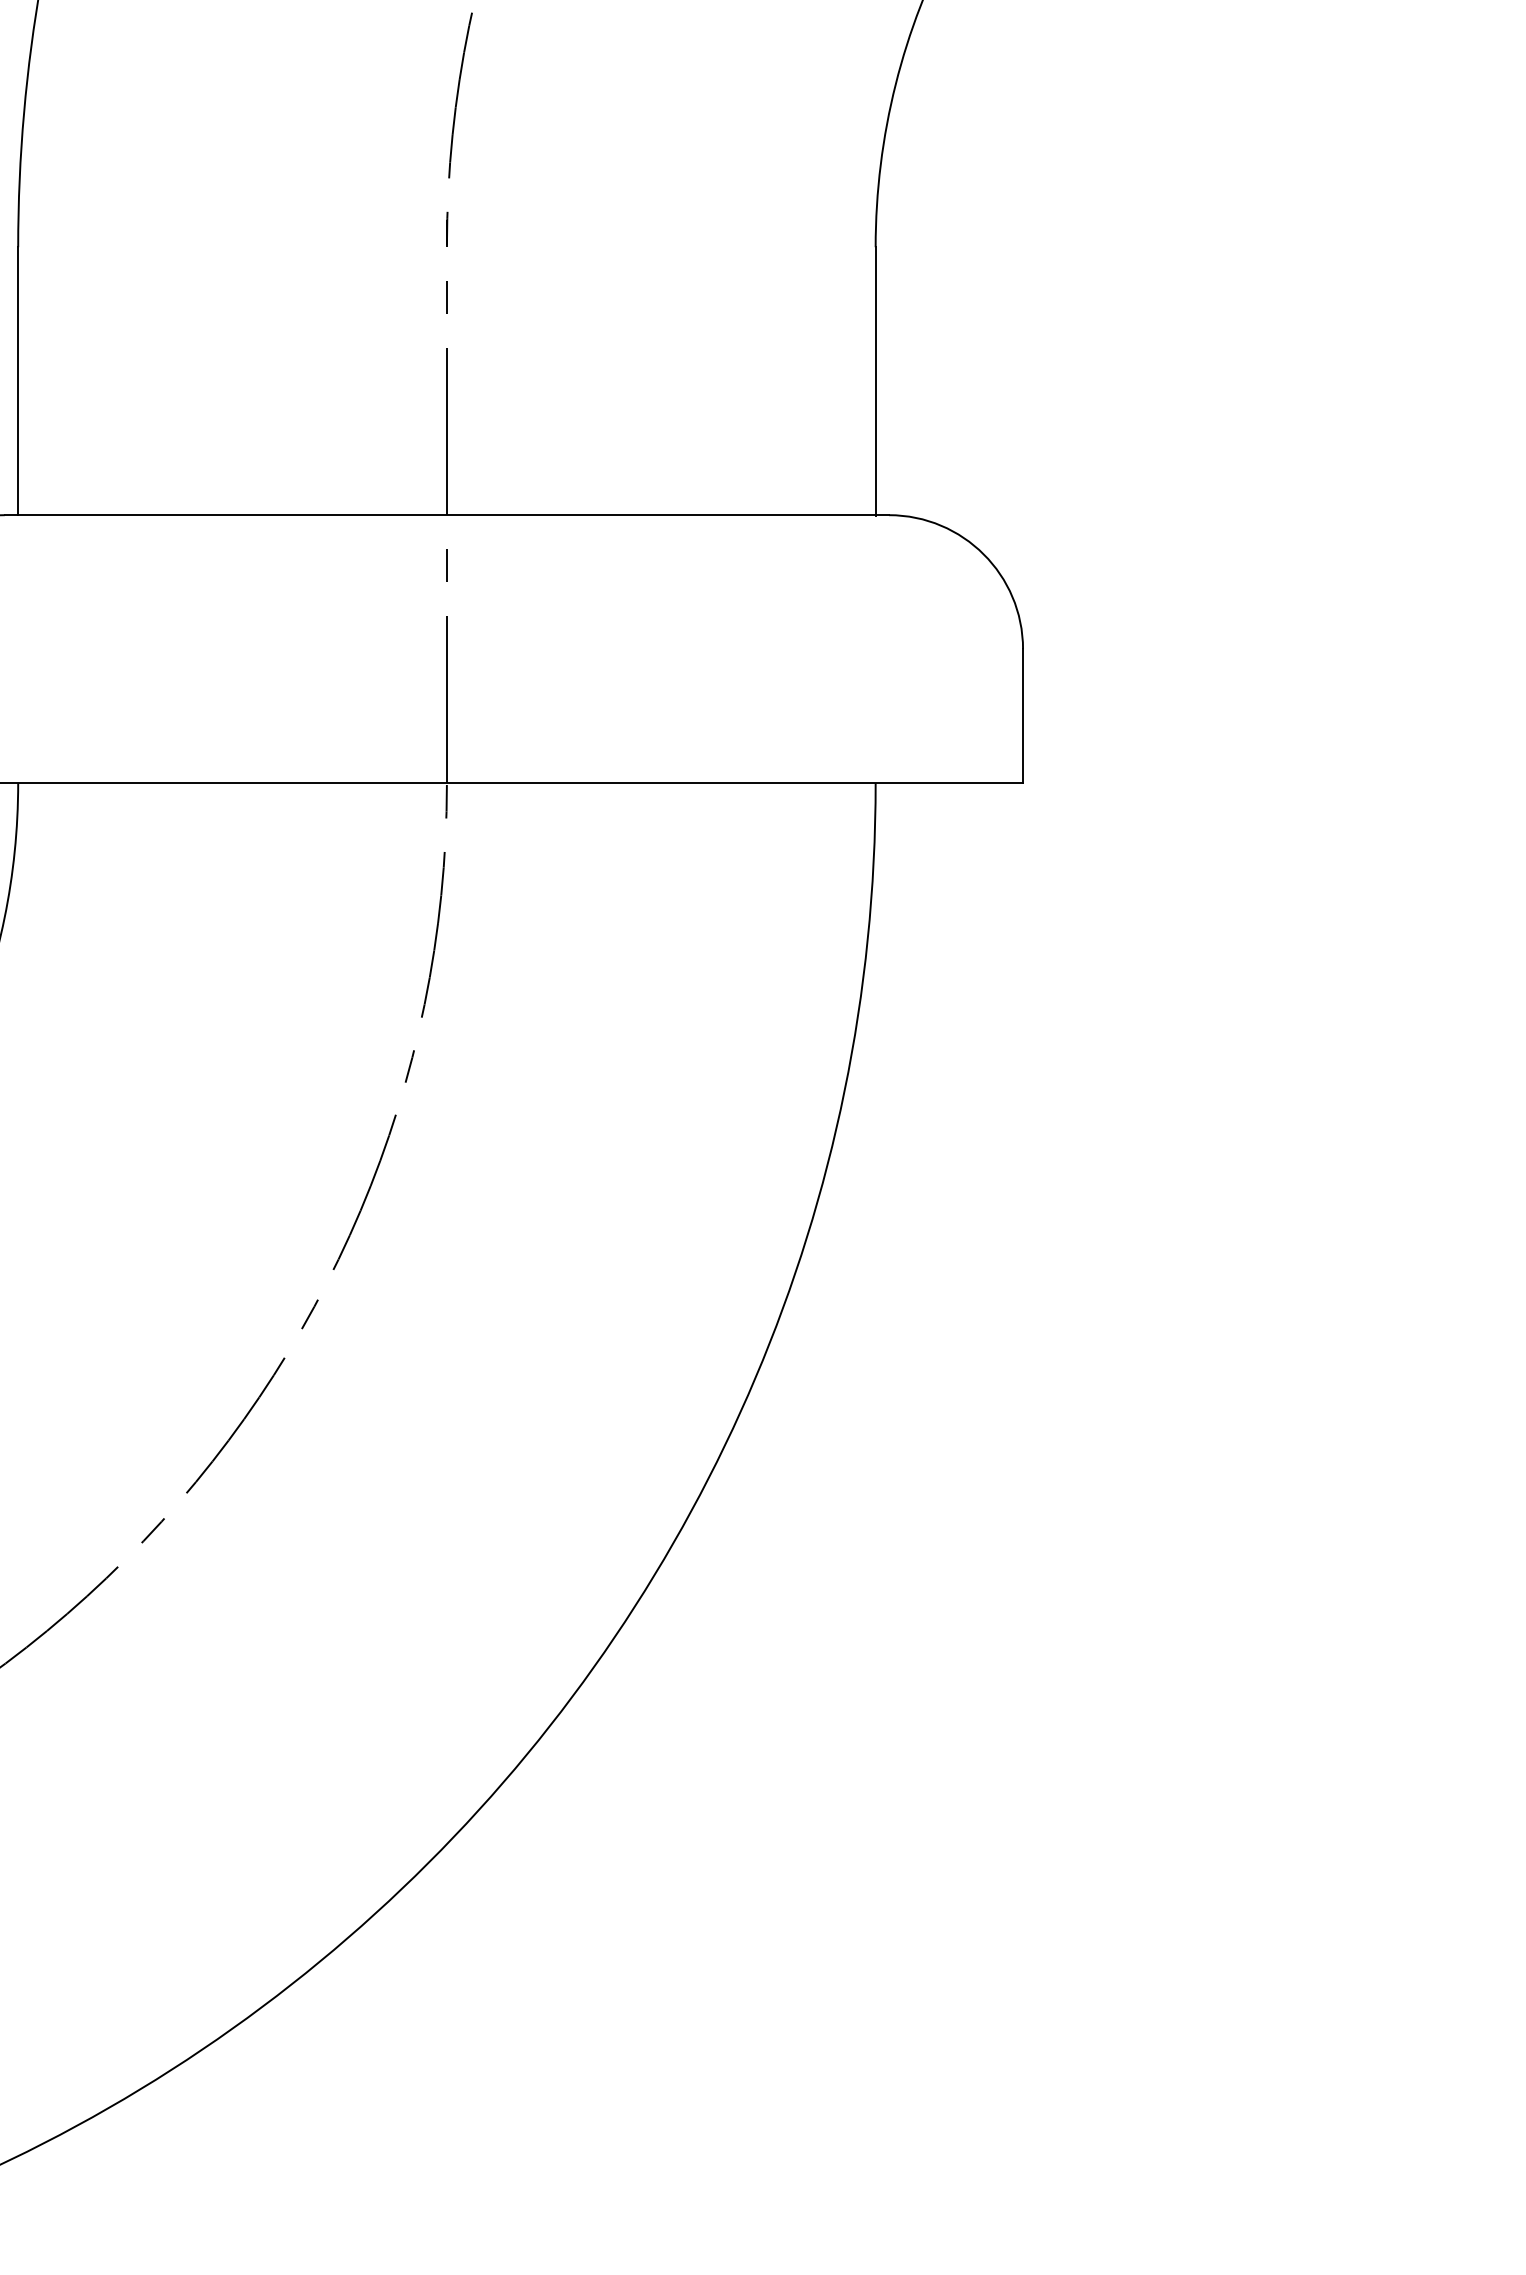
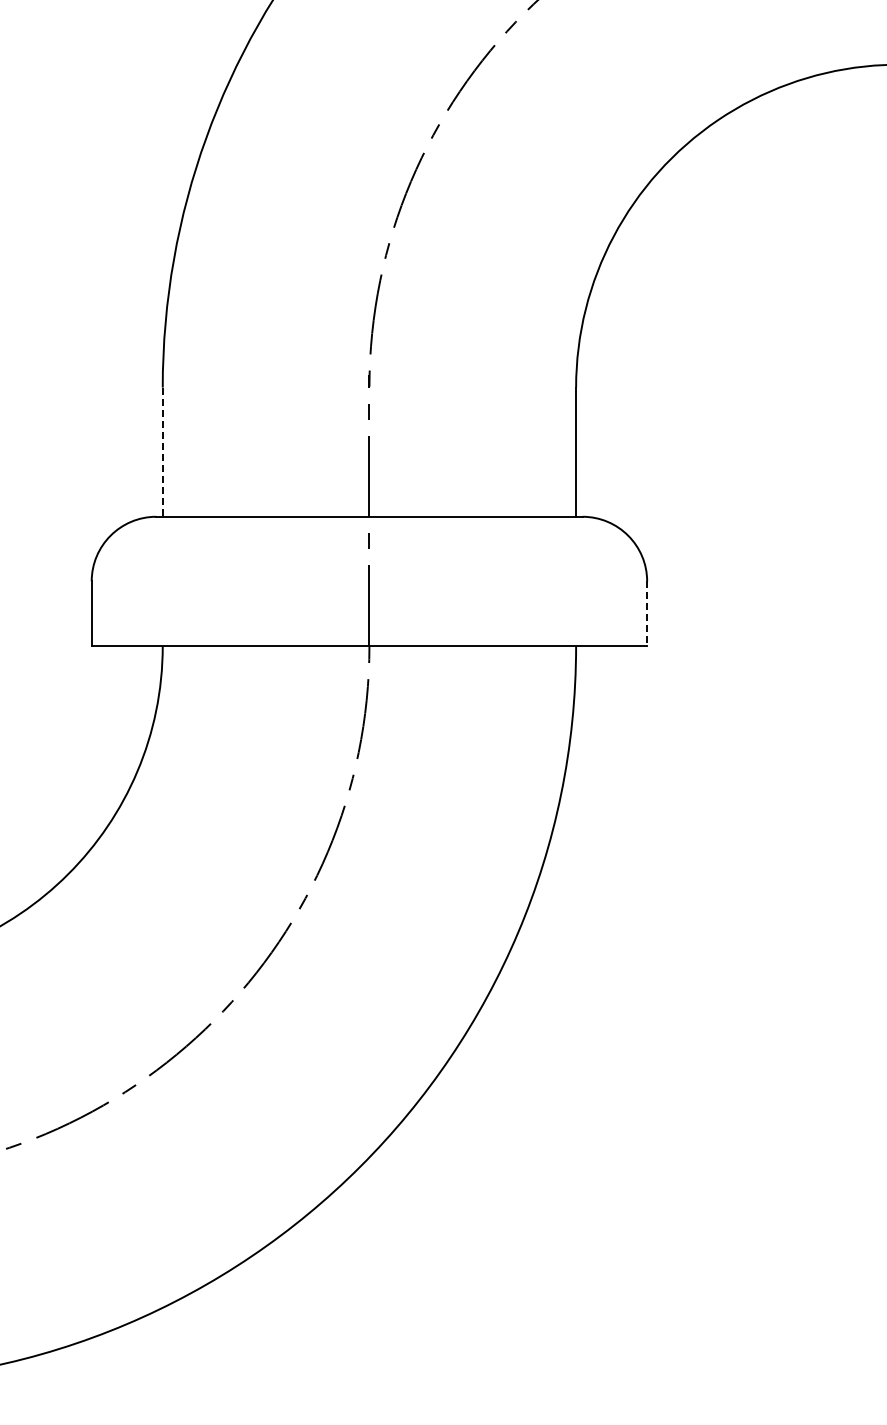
line: (17, 381) -> (162, 452), solid -> dashed
line: (1023, 717) -> (647, 614), solid -> dashed

